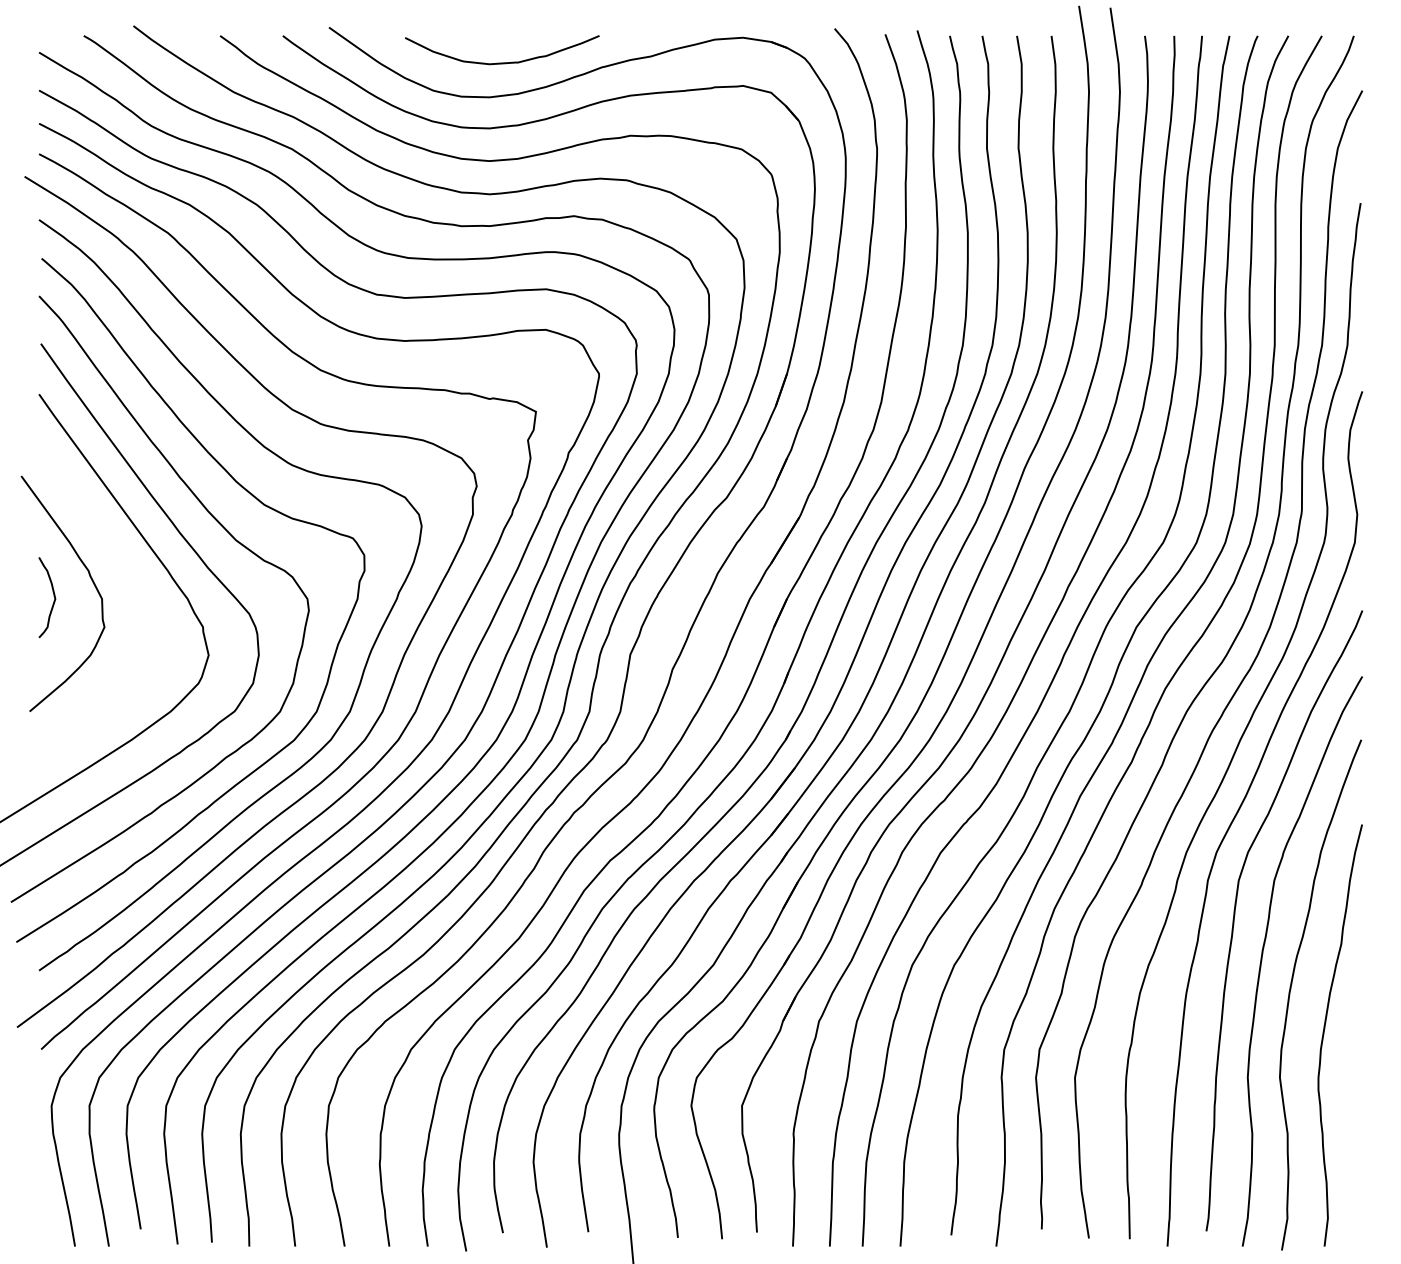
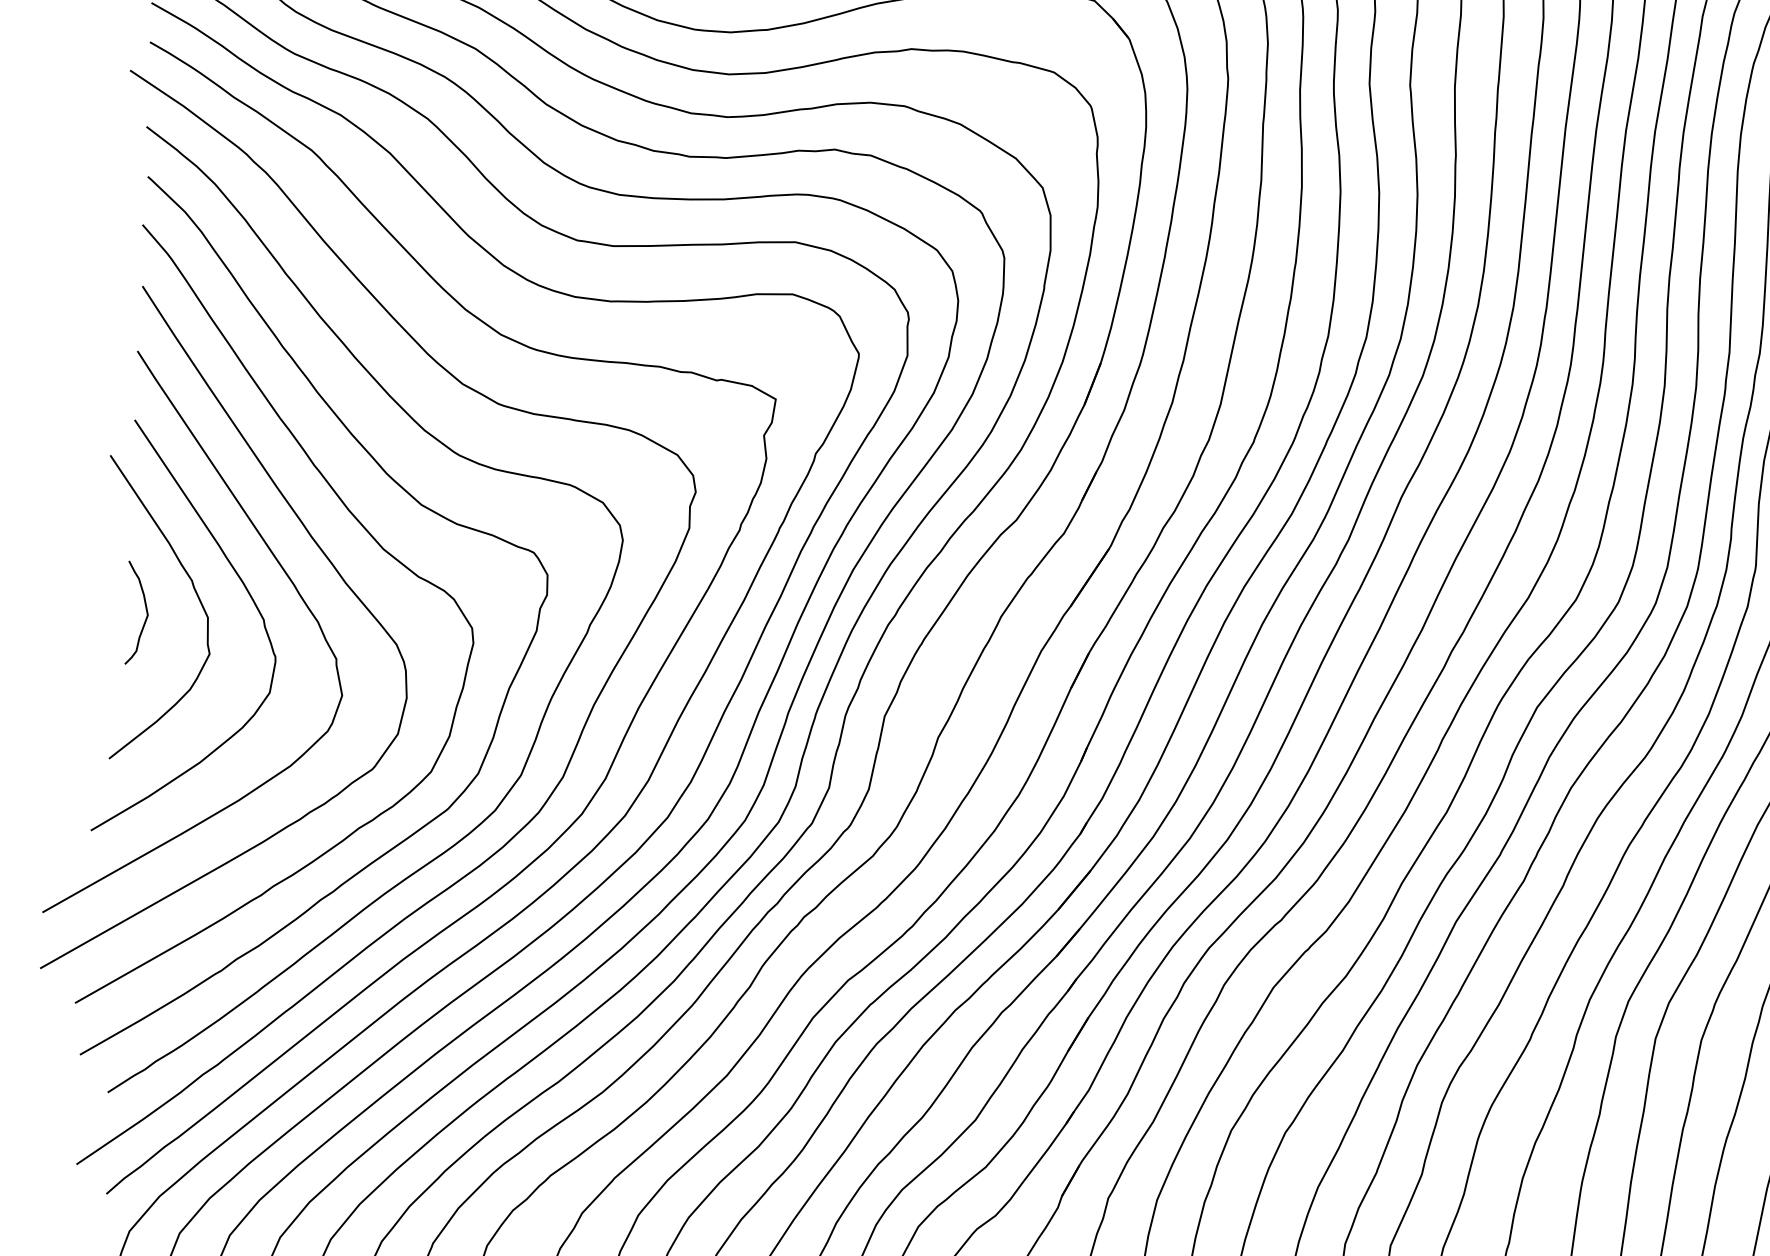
curve: (133, 581) -> (249, 596), added

